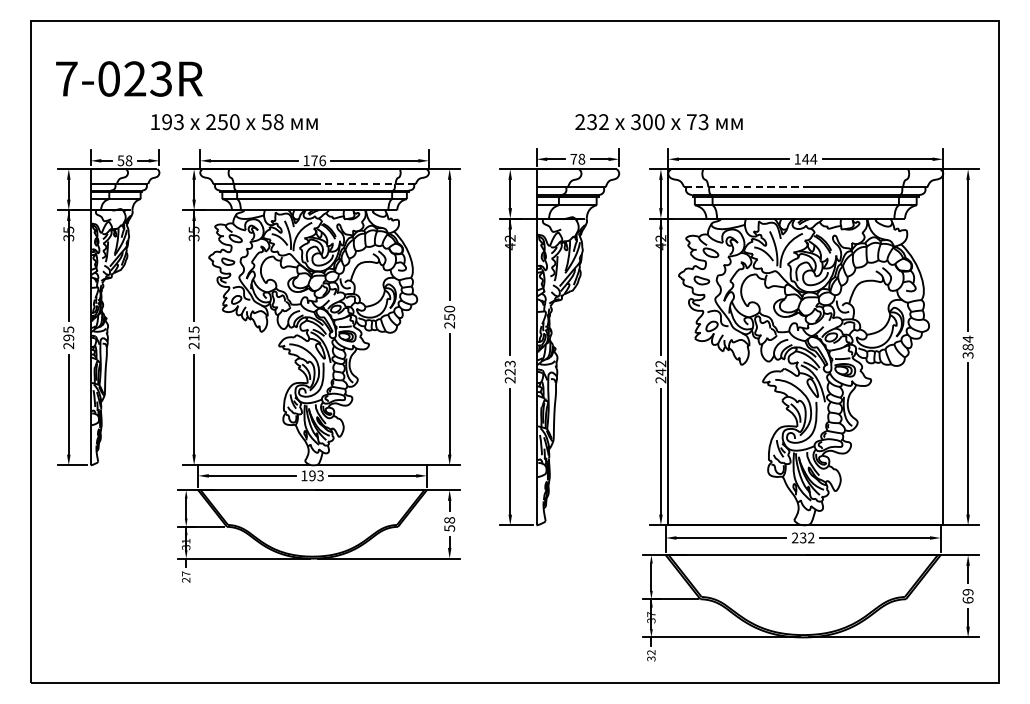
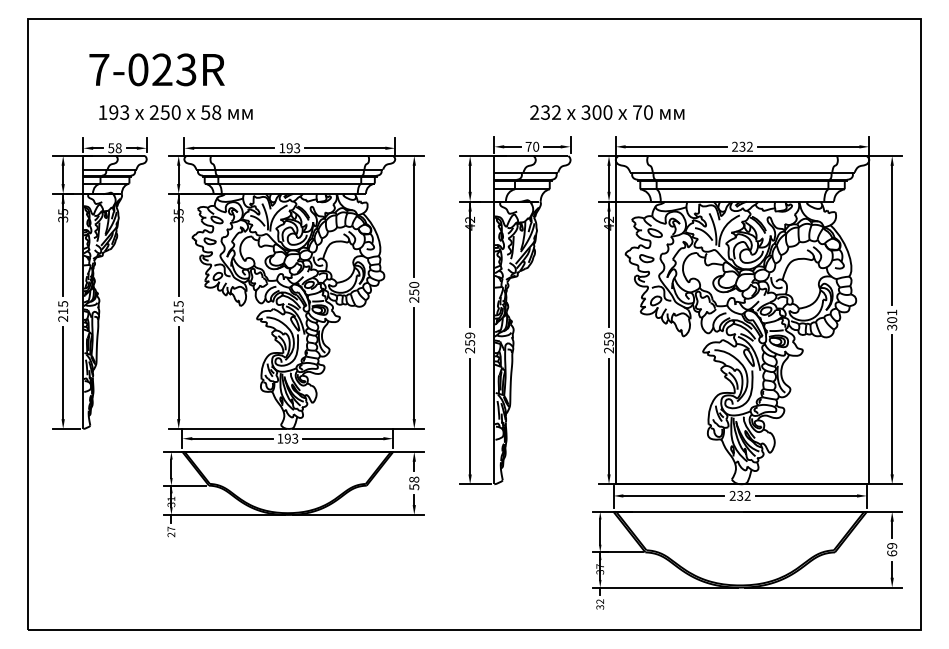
text: (128, 78) -> (156, 69), moved
text: (234, 122) -> (175, 112), moved
text: (702, 122) -> (647, 112), 73 -> 70
text: (582, 158) -> (536, 146), 78 -> 70
text: (805, 158) -> (742, 146), 144 -> 232
text: (318, 161) -> (293, 148), 176 -> 193
line: (365, 183) -> (336, 169), dashed -> solid
line: (744, 187) -> (686, 172), dashed -> solid
text: (69, 337) -> (63, 311), 295 -> 215
text: (968, 343) -> (892, 316), 384 -> 301
text: (510, 368) -> (470, 339), 223 -> 259
text: (660, 368) -> (608, 339), 242 -> 259

